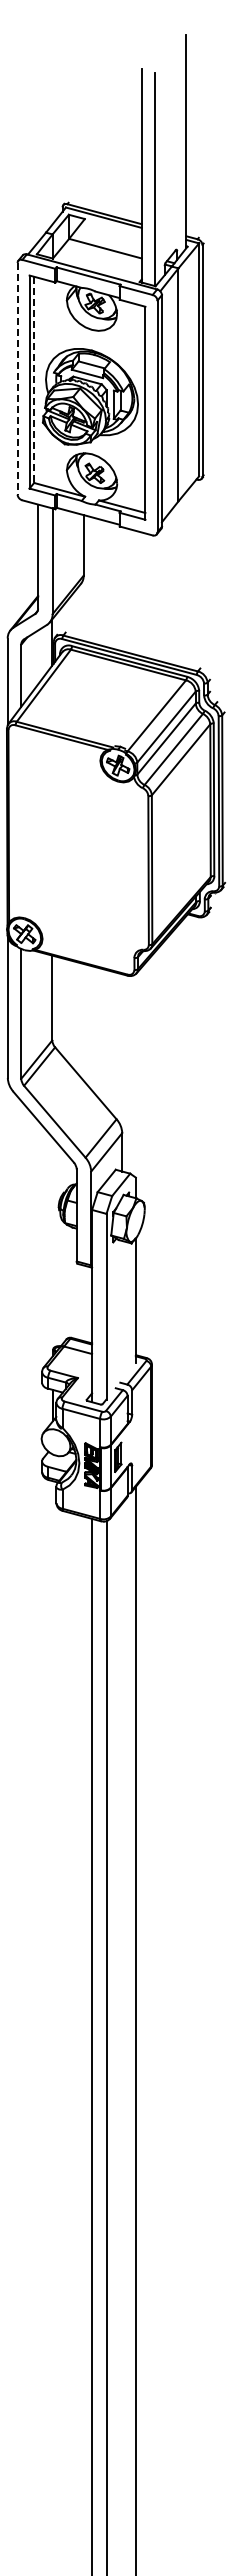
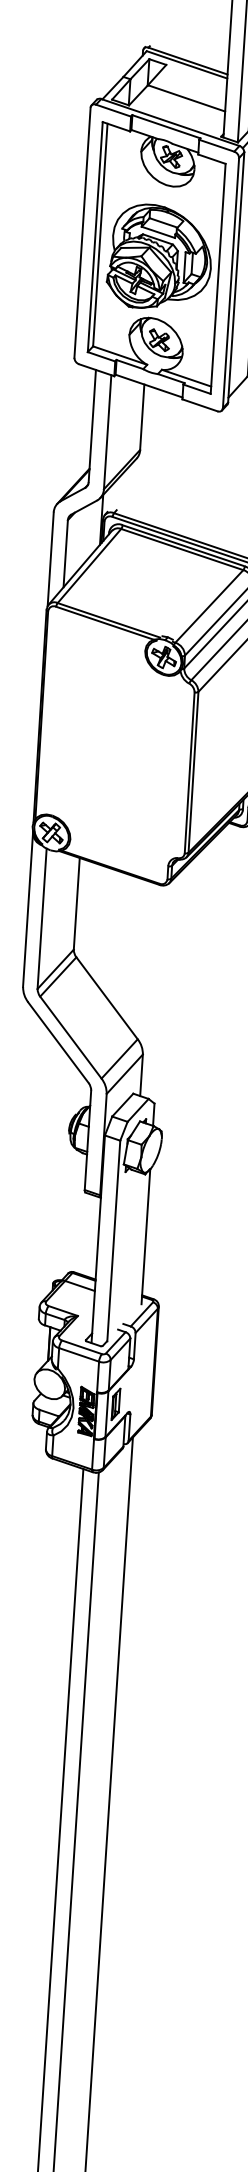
line: (17, 378) -> (82, 232), dashed -> solid
line: (34, 380) -> (100, 235), dashed -> solid

